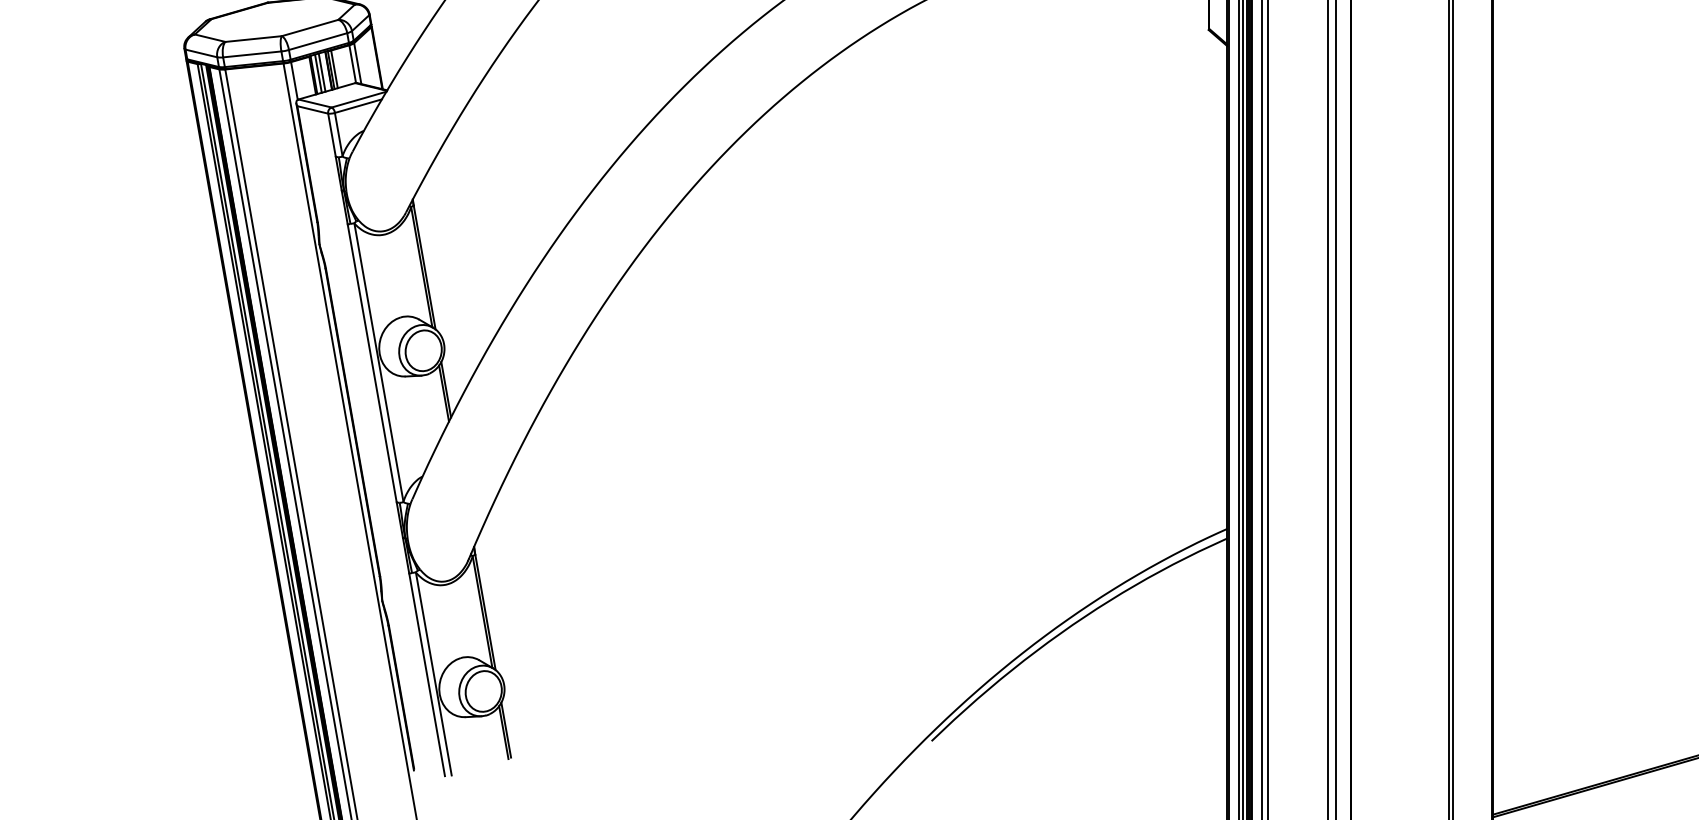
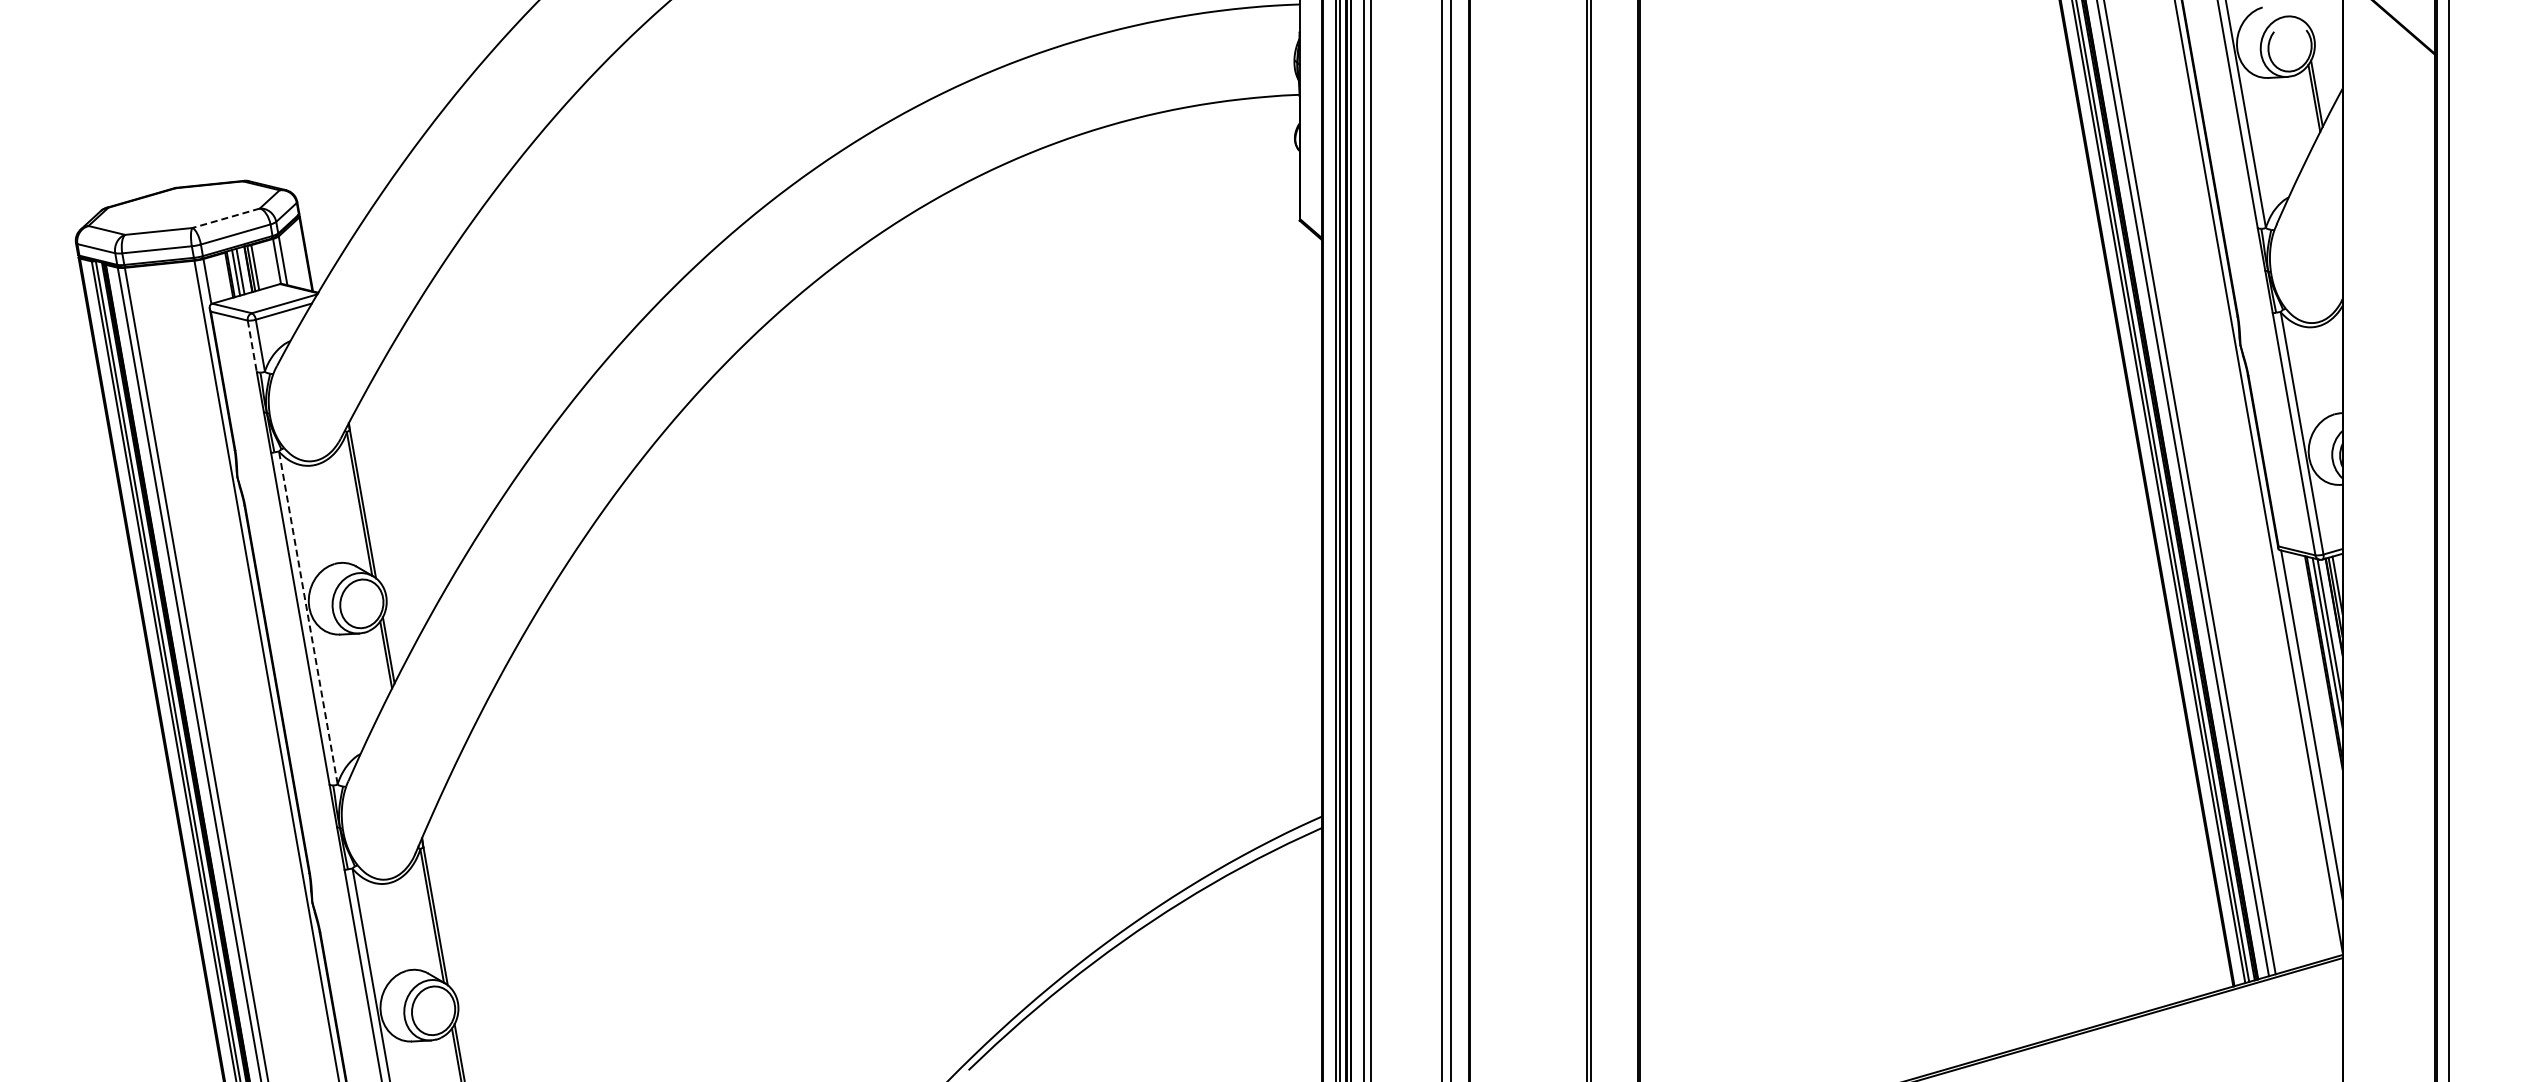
line: (309, 28) -> (225, 218), solid -> dashed
line: (332, 135) -> (252, 346), solid -> dashed
line: (379, 363) -> (308, 618), solid -> dashed

